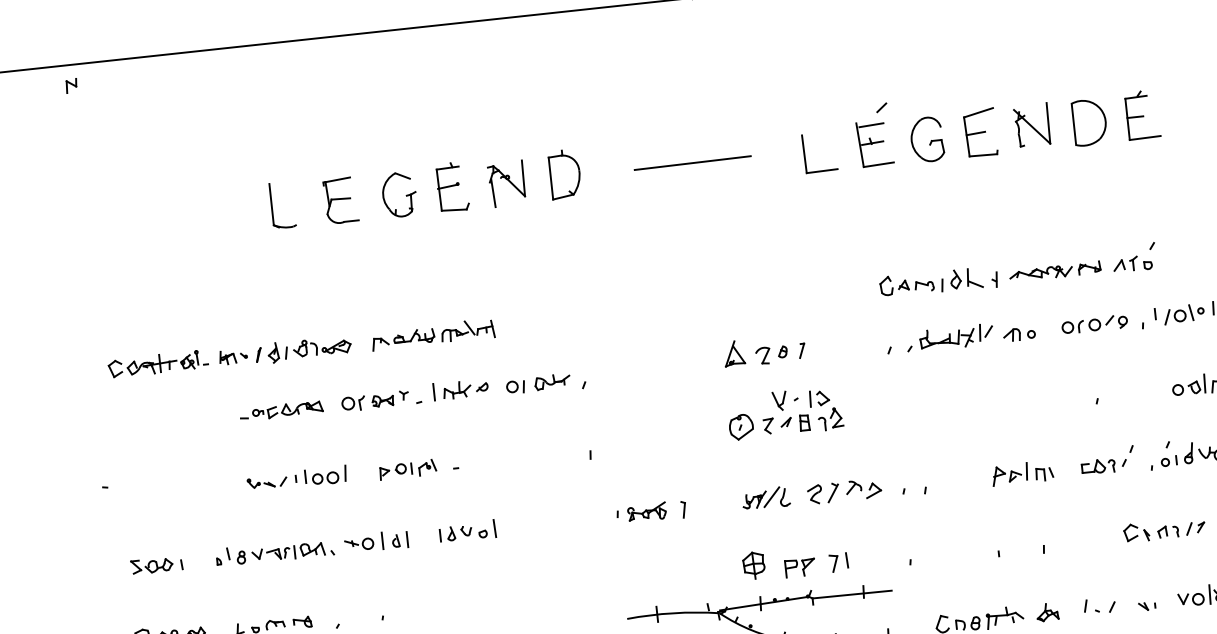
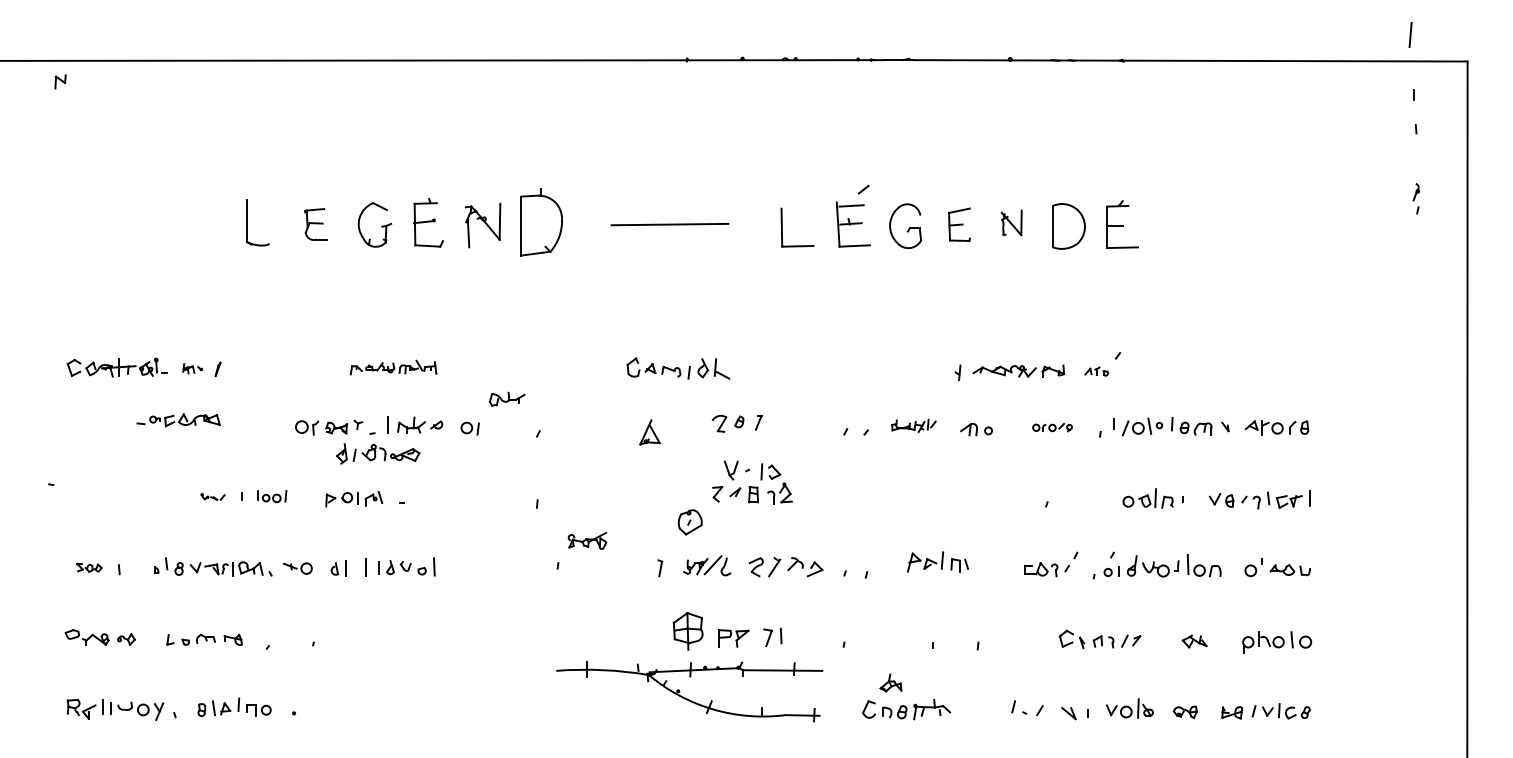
part: (1032, 124) -> (1011, 222), size x0.6
part: (980, 132) -> (959, 224), size x0.7
part: (564, 173) -> (541, 221), size x1.4
part: (340, 200) -> (315, 224), size x0.7
part: (1132, 263) -> (1096, 371), size x0.6
part: (931, 282) -> (678, 368), moved
part: (1094, 324) -> (1052, 427), size x0.6
part: (433, 334) -> (393, 367), size x0.7
part: (956, 336) -> (913, 425), size x0.6
part: (309, 348) -> (378, 453), moved
part: (733, 353) -> (649, 432), moved
part: (233, 356) -> (192, 368), size x0.7
part: (551, 381) -> (506, 398), moved
part: (281, 411) -> (178, 420), moved
part: (740, 427) -> (689, 522), moved
part: (1022, 472) -> (937, 561), moved
part: (326, 475) -> (272, 496), size x0.7
part: (266, 482) -> (212, 496), size x0.6
part: (684, 509) -> (660, 568), moved
part: (647, 511) -> (587, 540), moved
line: (381, 541) -> (365, 567), moved
part: (152, 565) -> (89, 567), size x0.6
part: (753, 565) -> (687, 631), size x1.4
part: (1146, 606) -> (1074, 713), size x1.6
part: (1047, 611) -> (890, 682), moved

